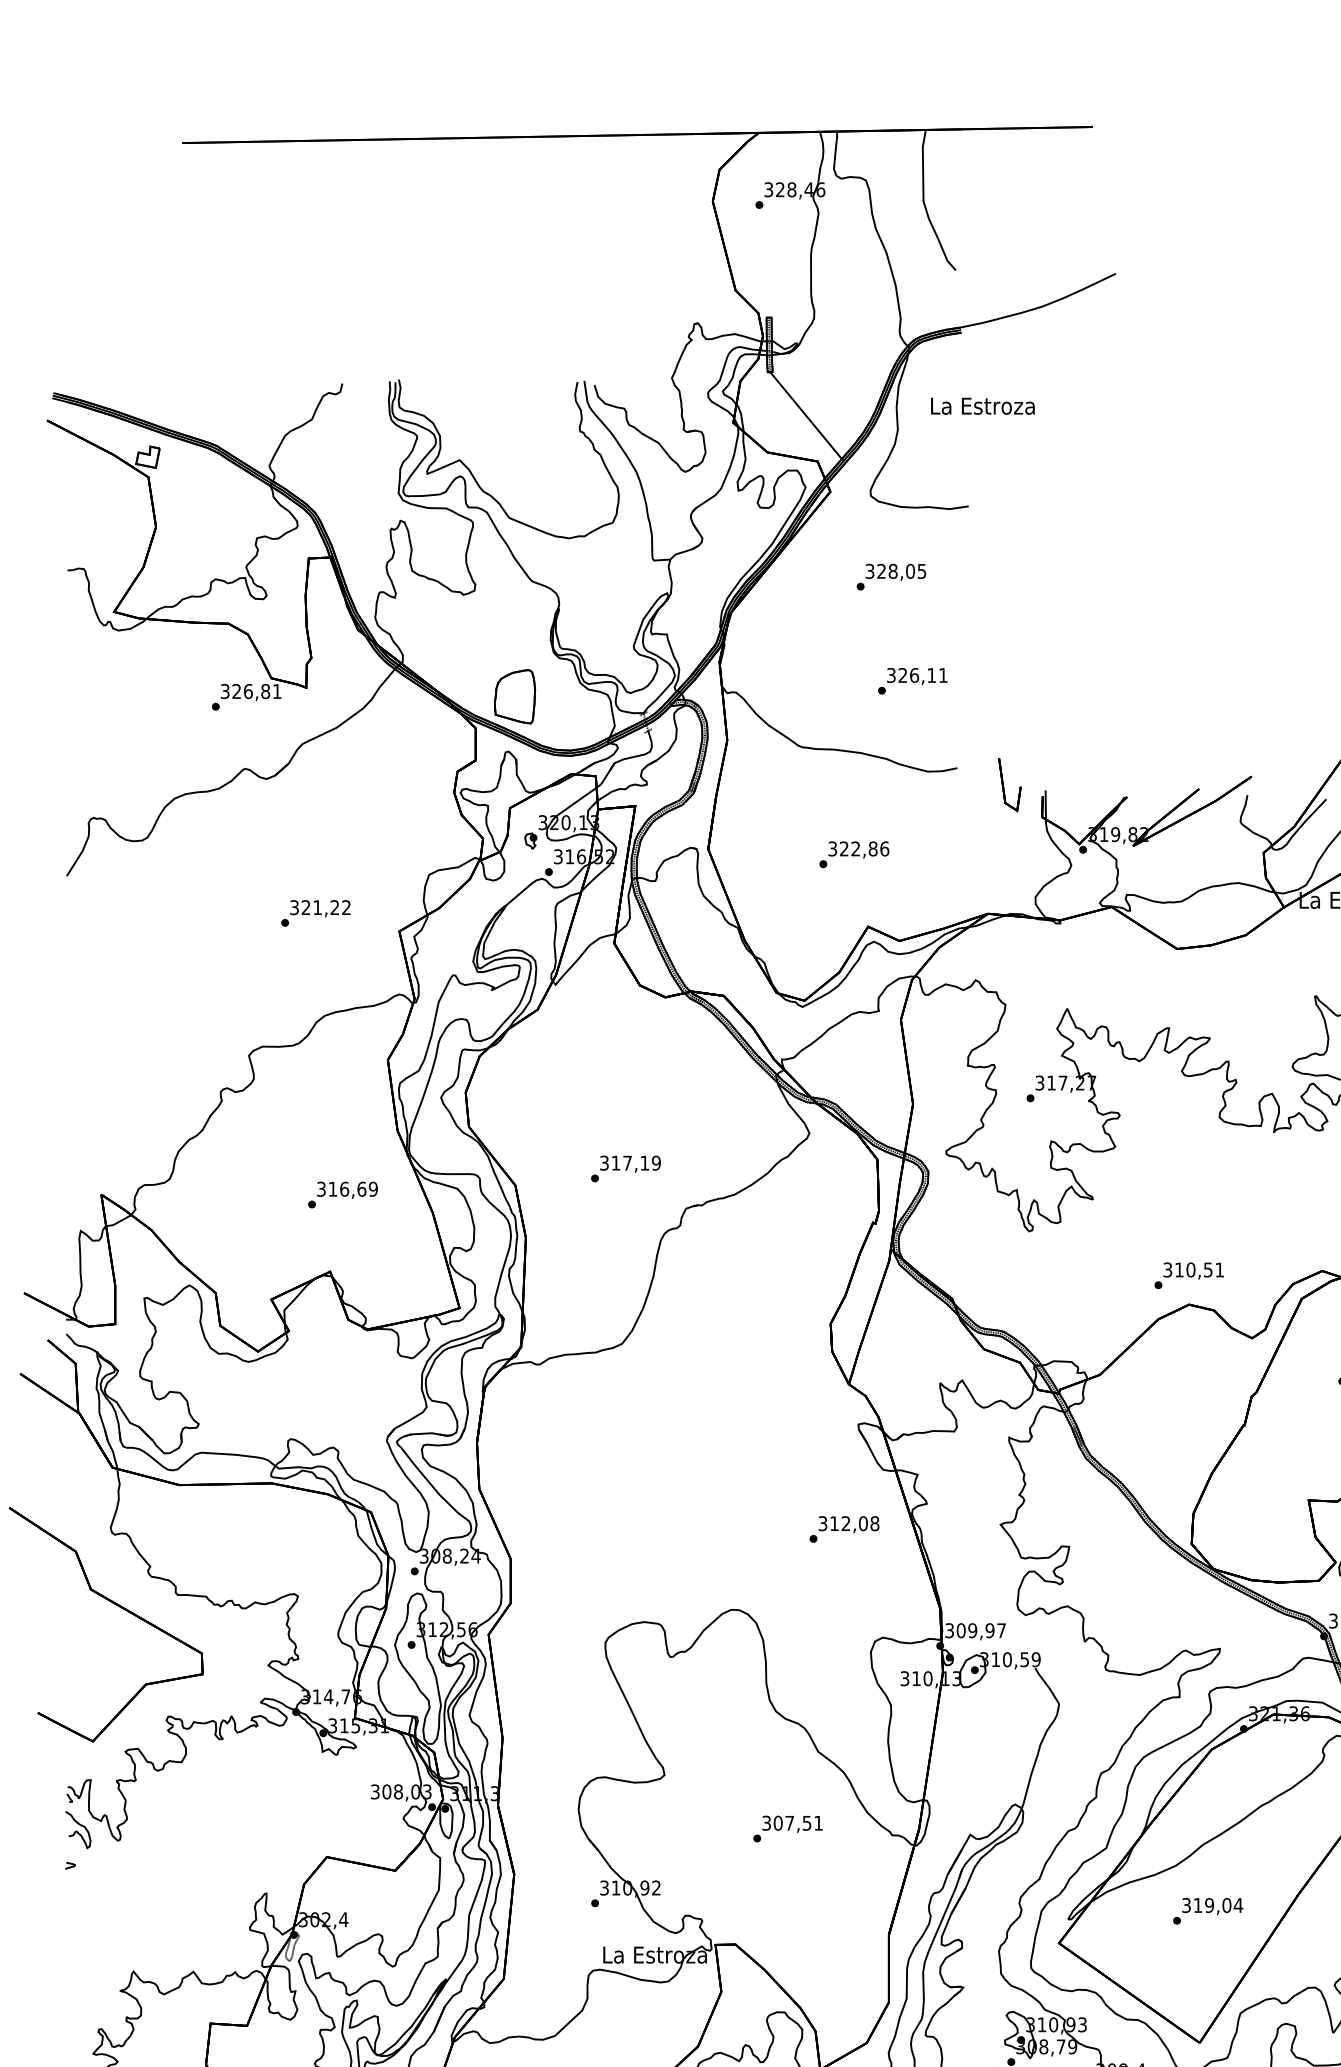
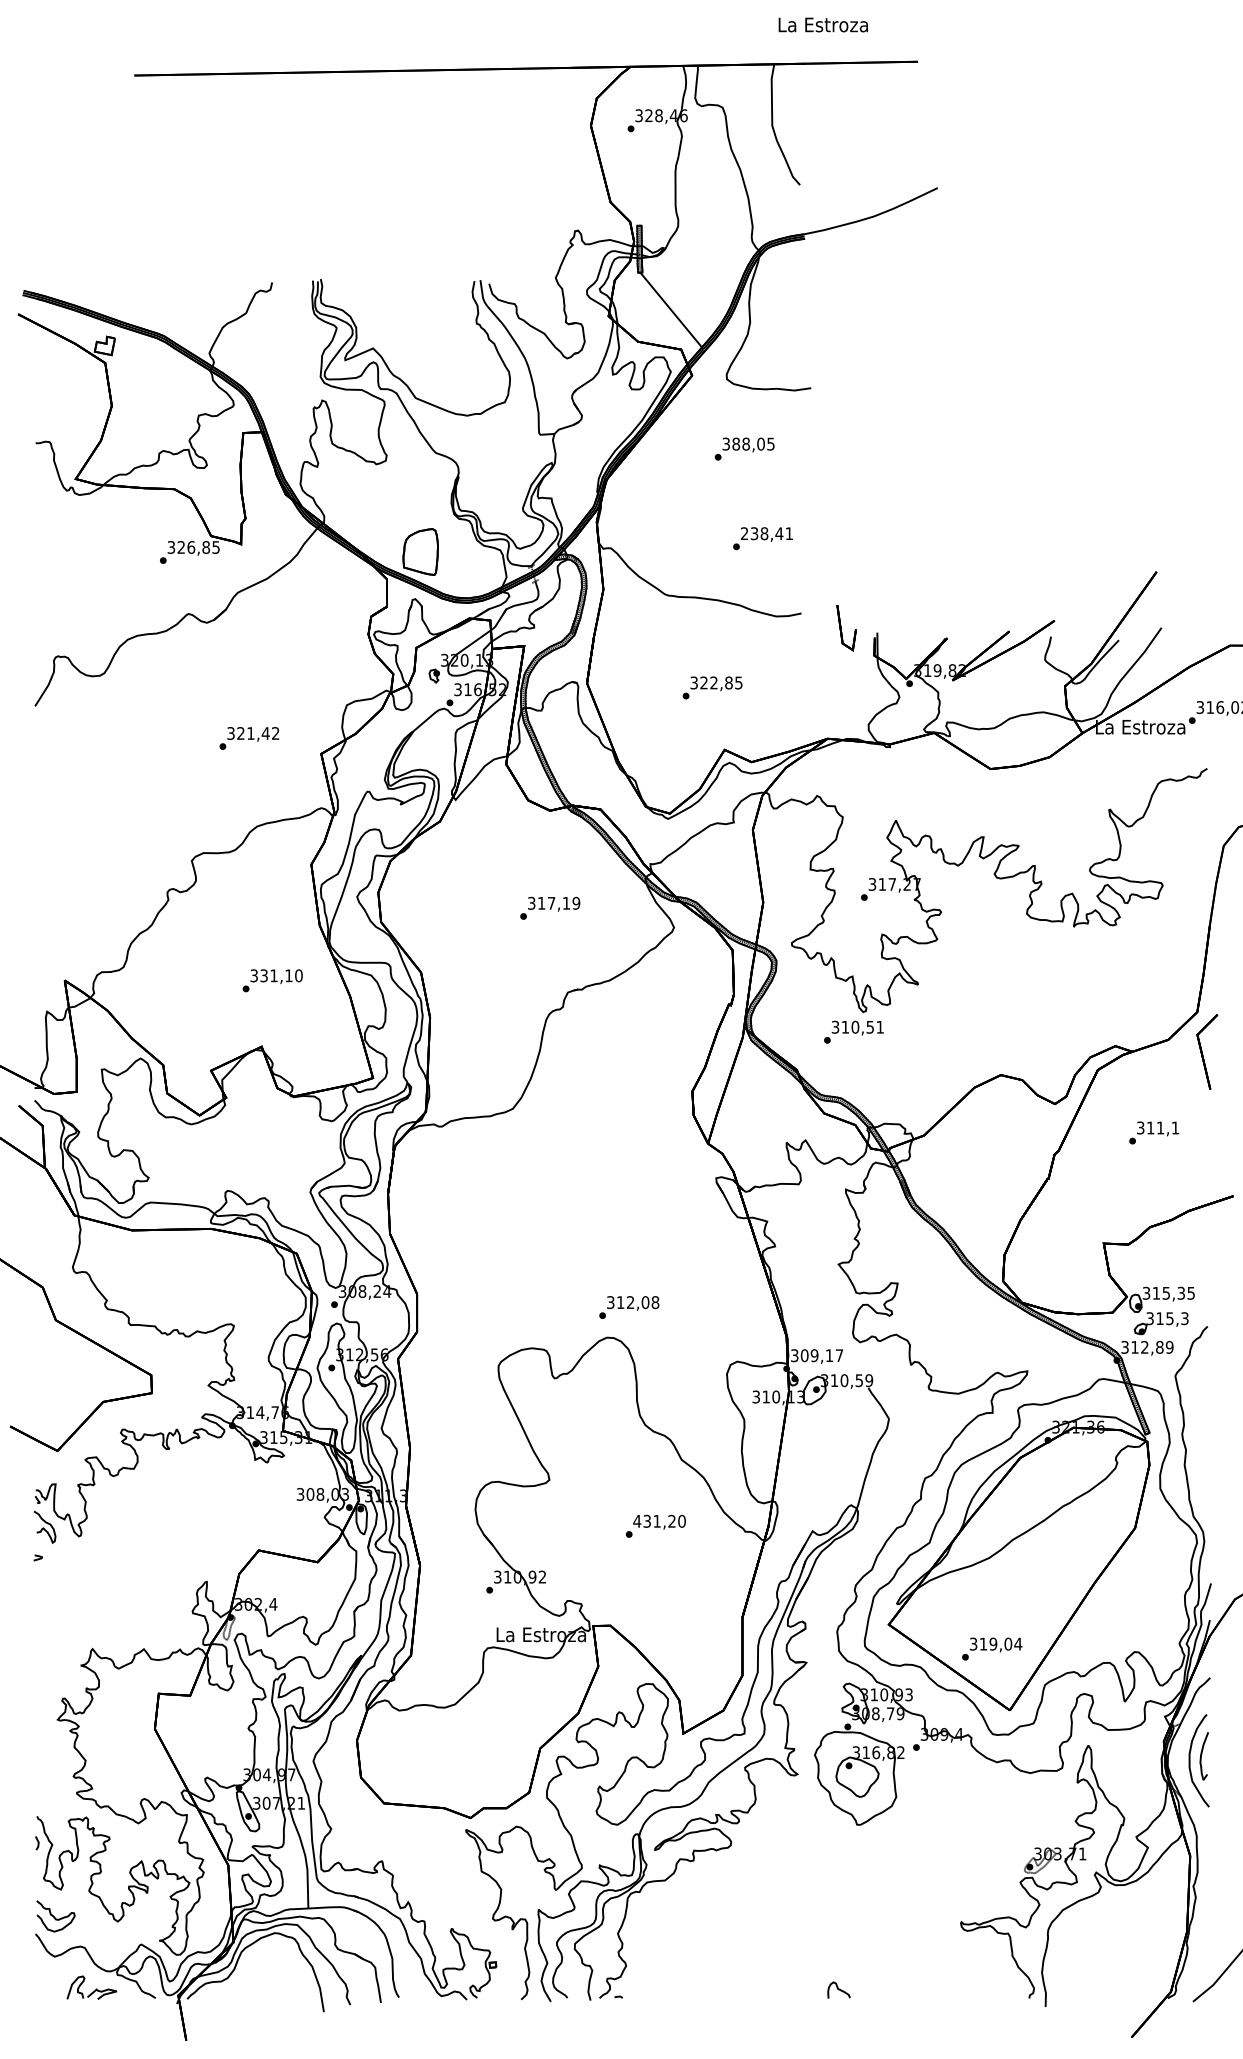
text: (981, 405) -> (822, 24), moved
text: (881, 570) -> (736, 443), 328,05 -> 388,05
text: (912, 675) -> (762, 533), 326,11 -> 238,41
text: (276, 691) -> (215, 547), 326,81 -> 326,85
text: (884, 848) -> (738, 682), 322,86 -> 322,85
text: (334, 907) -> (265, 733), 321,22 -> 321,42
text: (626, 1167) -> (550, 907), moved
text: (353, 1188) -> (281, 975), 316,69 -> 331,10
text: (1188, 1274) -> (853, 1031), moved
text: (844, 1529) -> (629, 1307), moved
text: (990, 1630) -> (829, 1355), 309,97 -> 309,17
text: (792, 1822) -> (659, 1520), 307,51 -> 431,20
text: (1208, 1910) -> (992, 1648), moved

